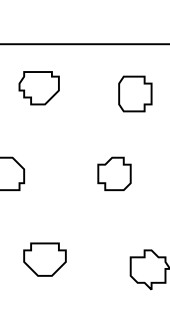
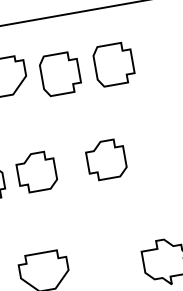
part: (88, 93) -> (60, 73), added
part: (53, 173) -> (36, 171), added

